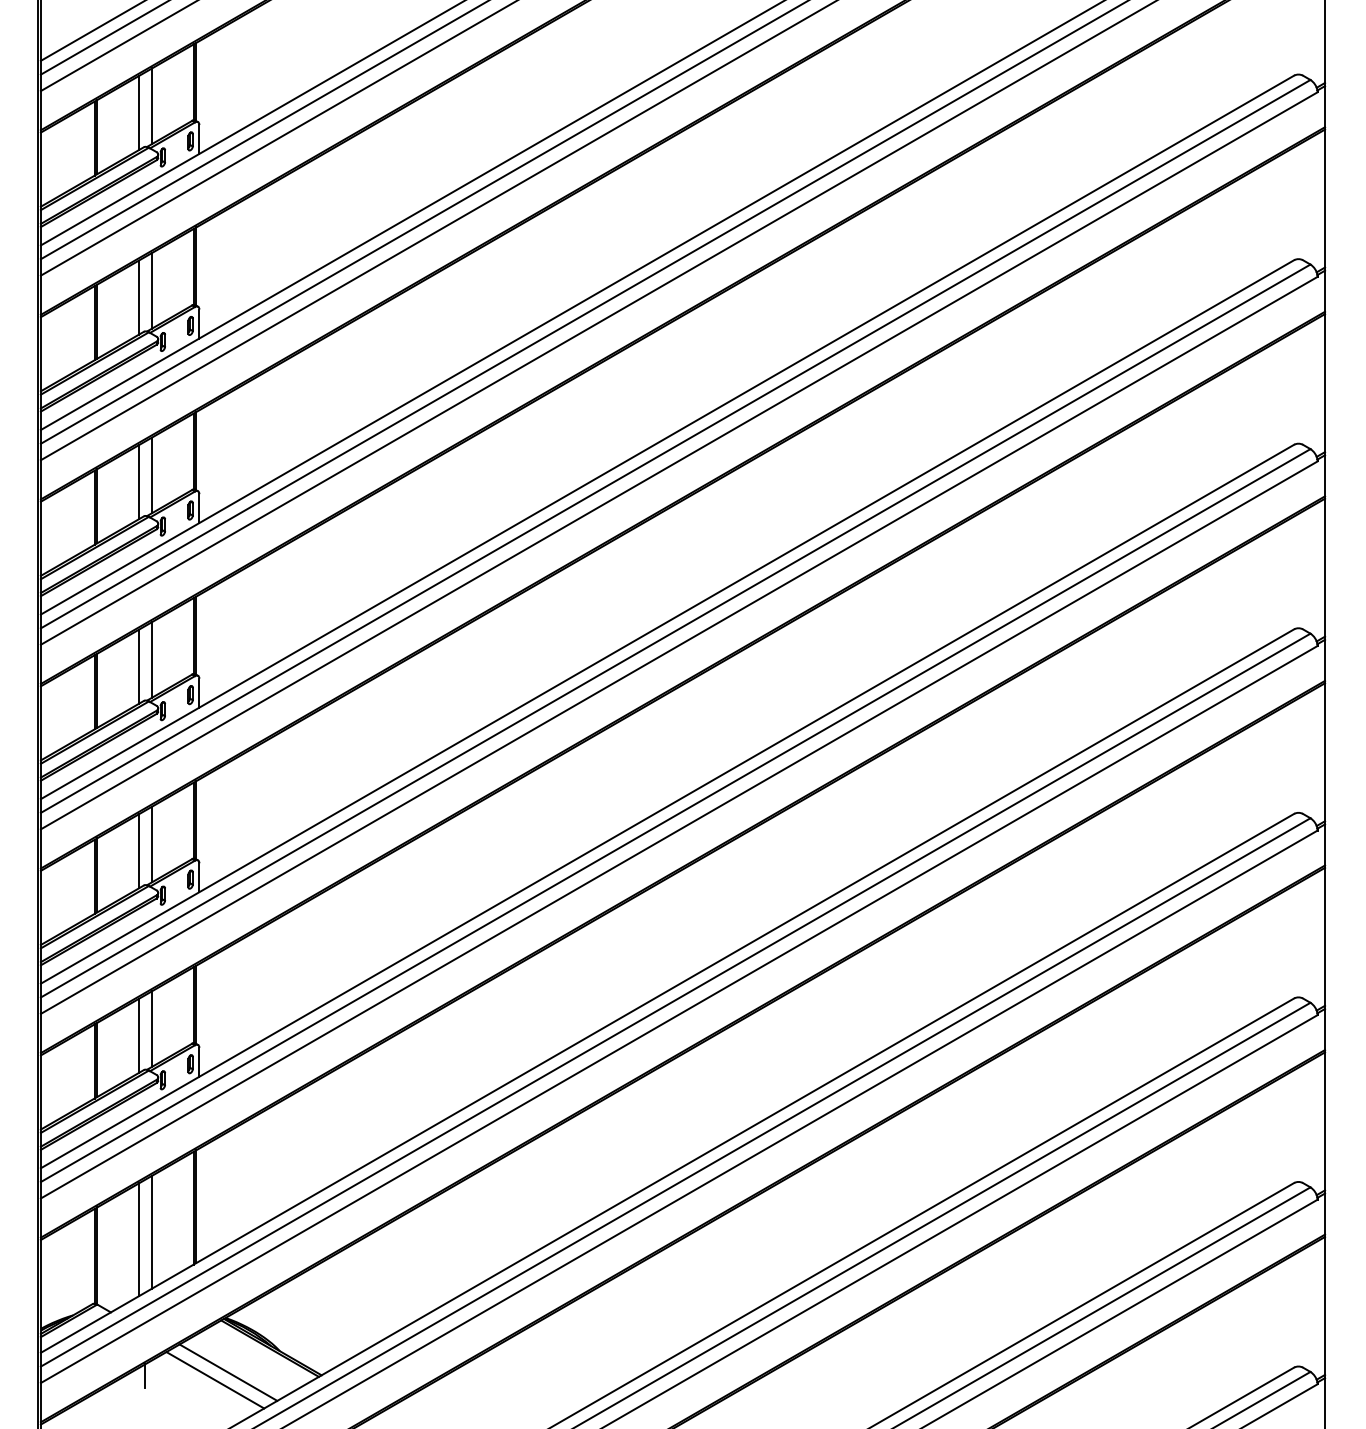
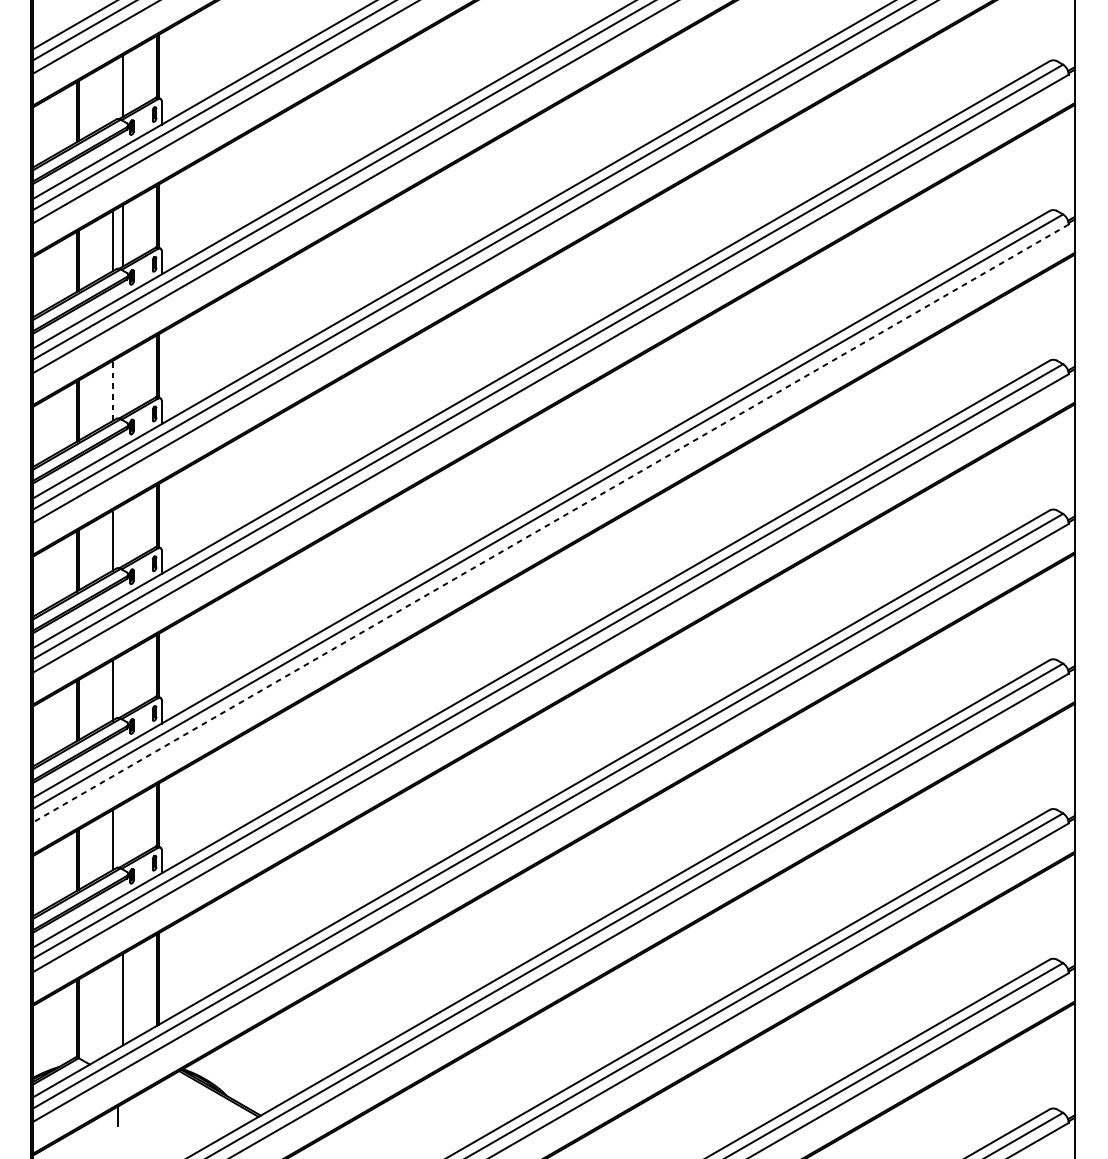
line: (138, 113) -> (112, 91), removed
line: (152, 475) -> (123, 385), removed
line: (138, 481) -> (112, 390), solid -> dashed
line: (678, 645) -> (550, 523), solid -> dashed
line: (152, 659) -> (123, 534), removed
line: (152, 844) -> (123, 684), removed
line: (152, 1028) -> (123, 834), removed
line: (138, 1239) -> (112, 1005), removed
line: (228, 1372) -> (185, 1113), removed
line: (215, 1380) -> (174, 1119), removed

